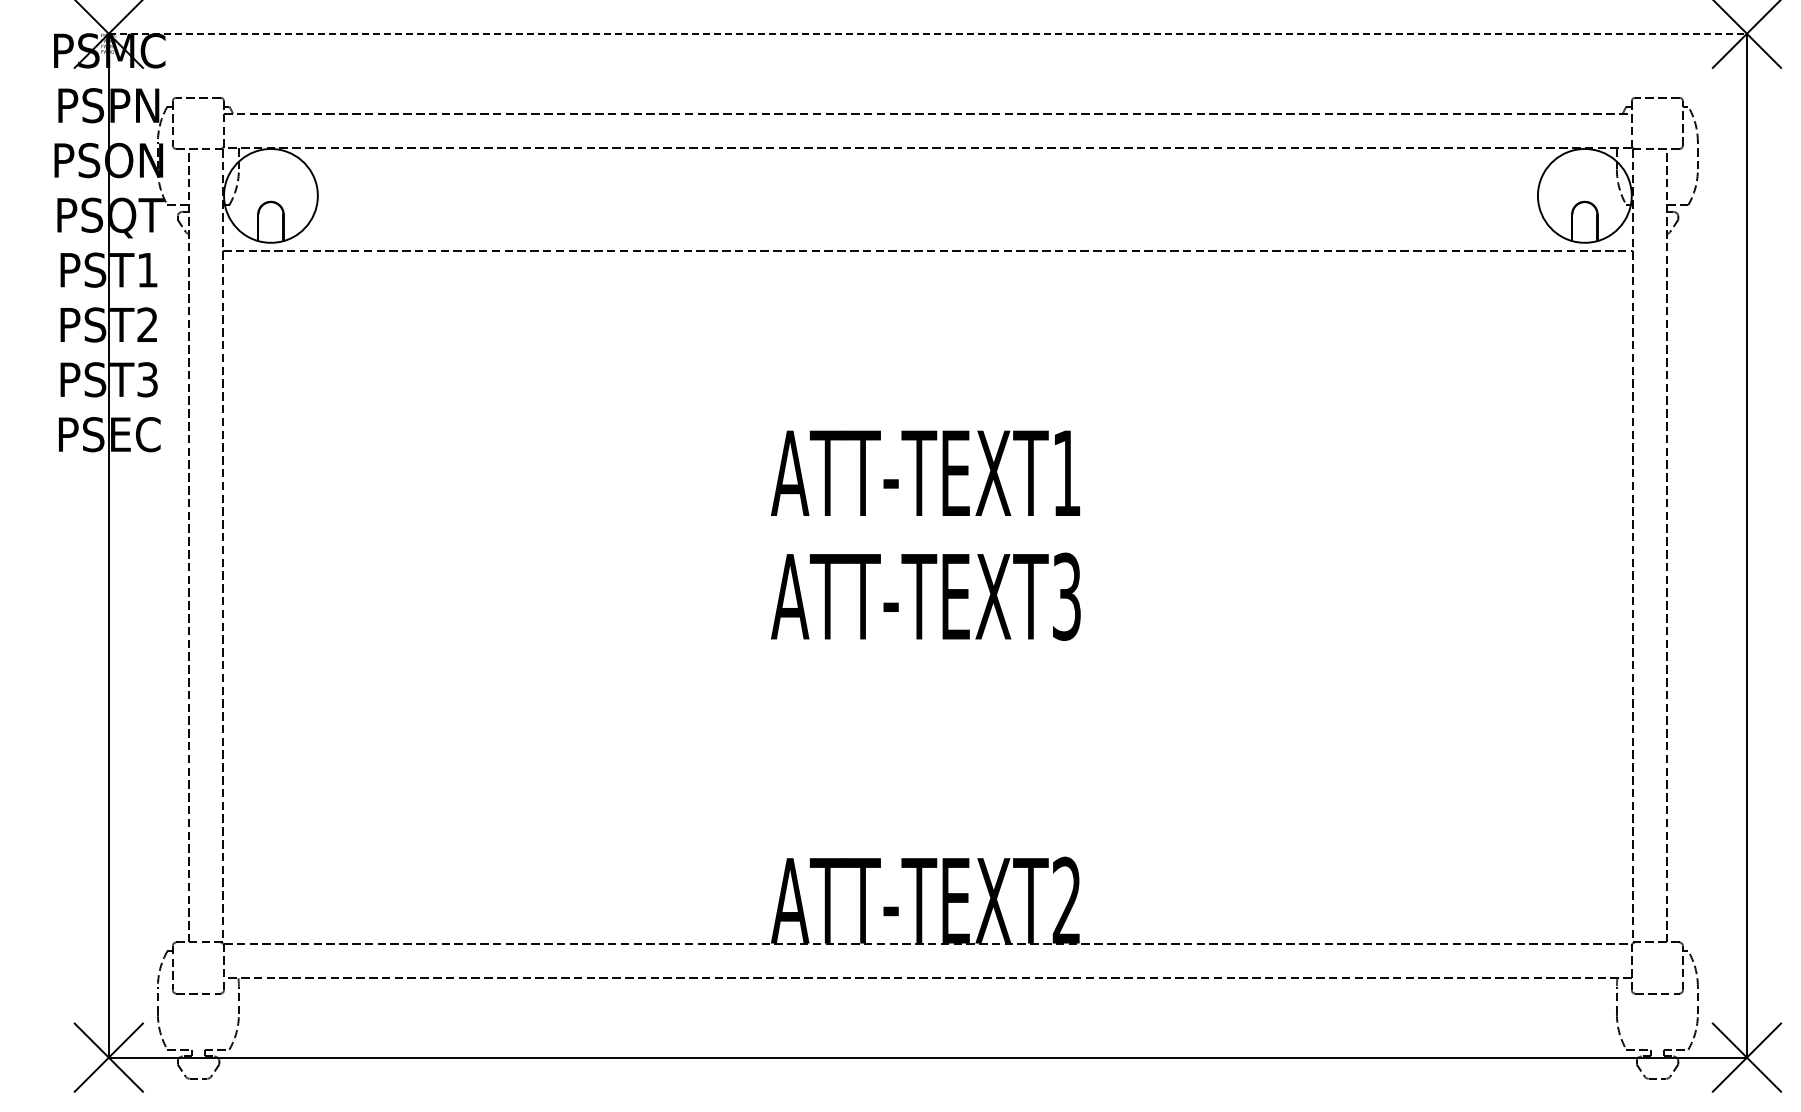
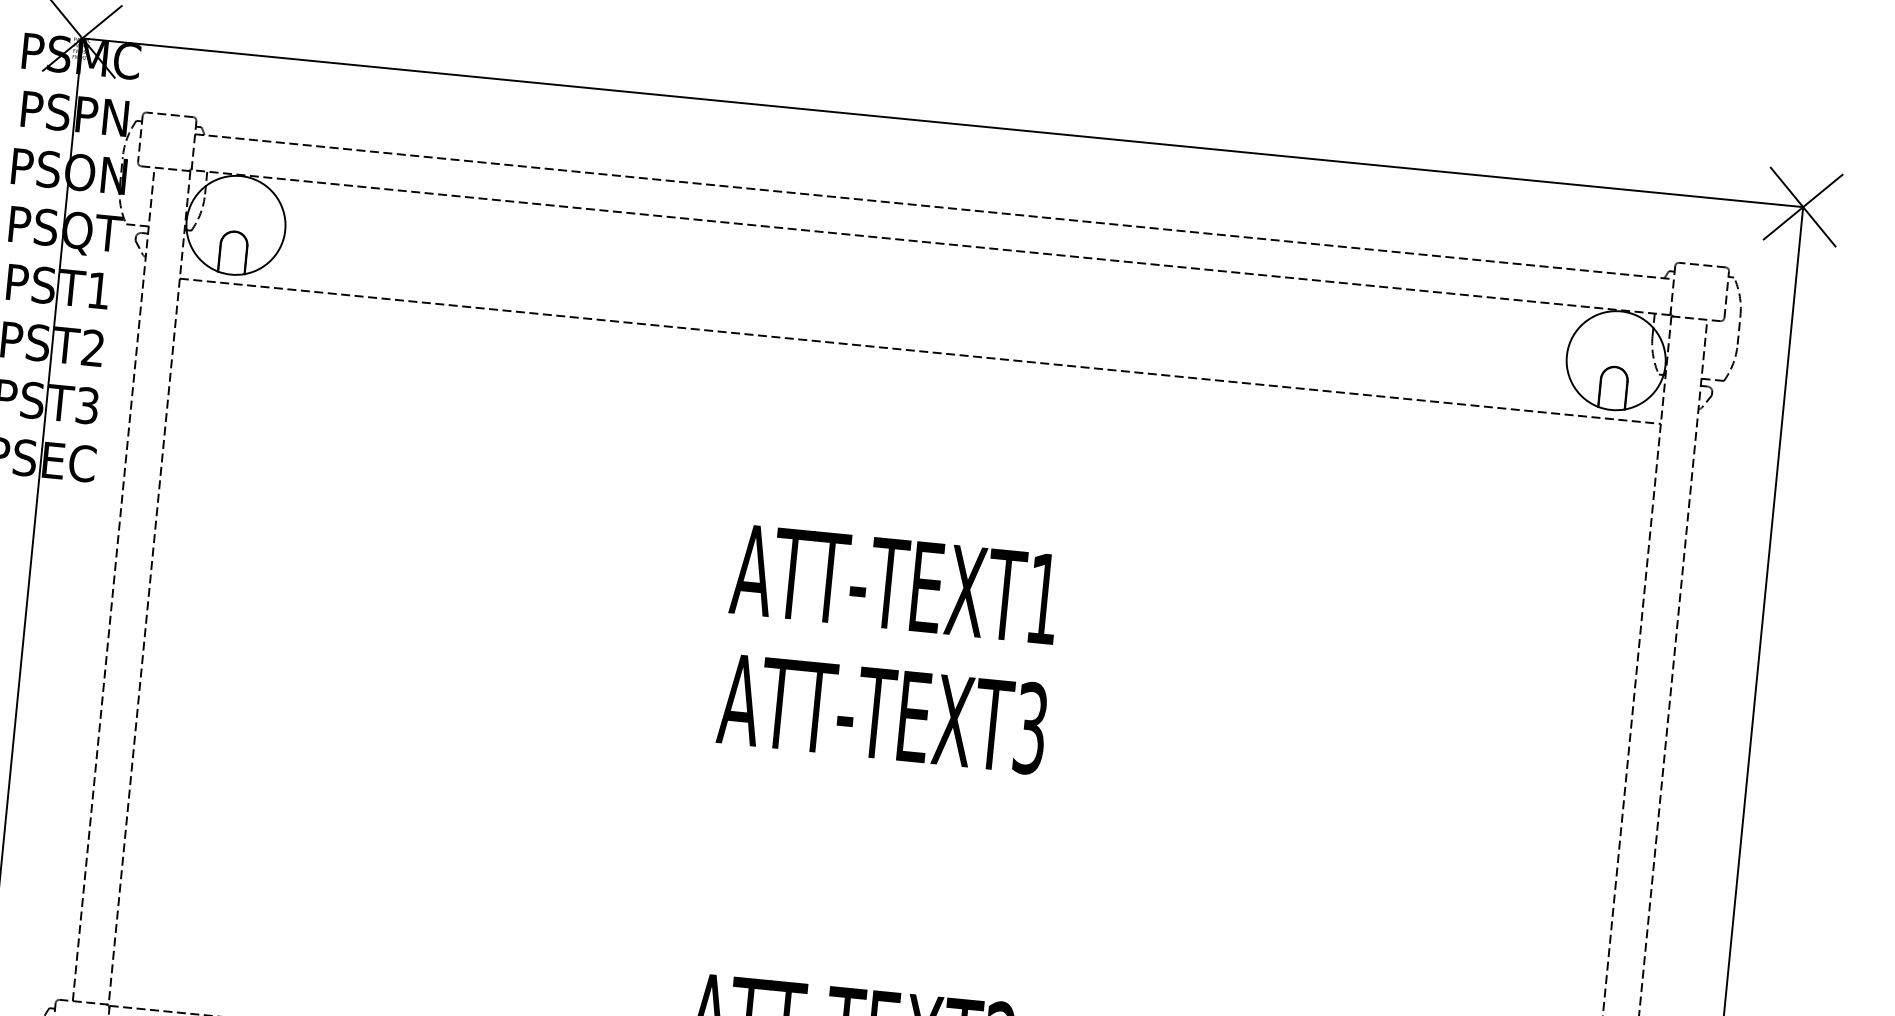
line: (928, 33) -> (943, 122), dashed -> solid

